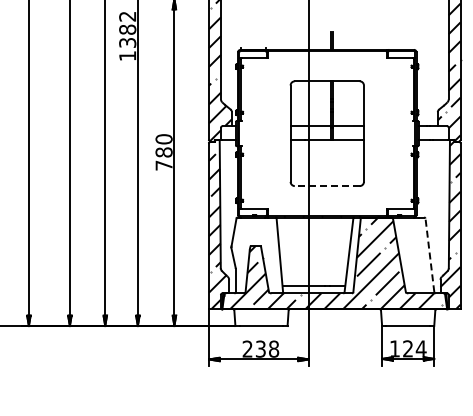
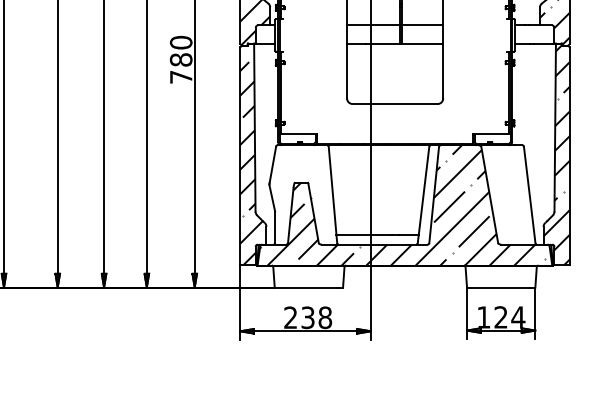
line: (326, 186) -> (394, 104), dashed -> solid
line: (429, 254) -> (529, 193), dashed -> solid

